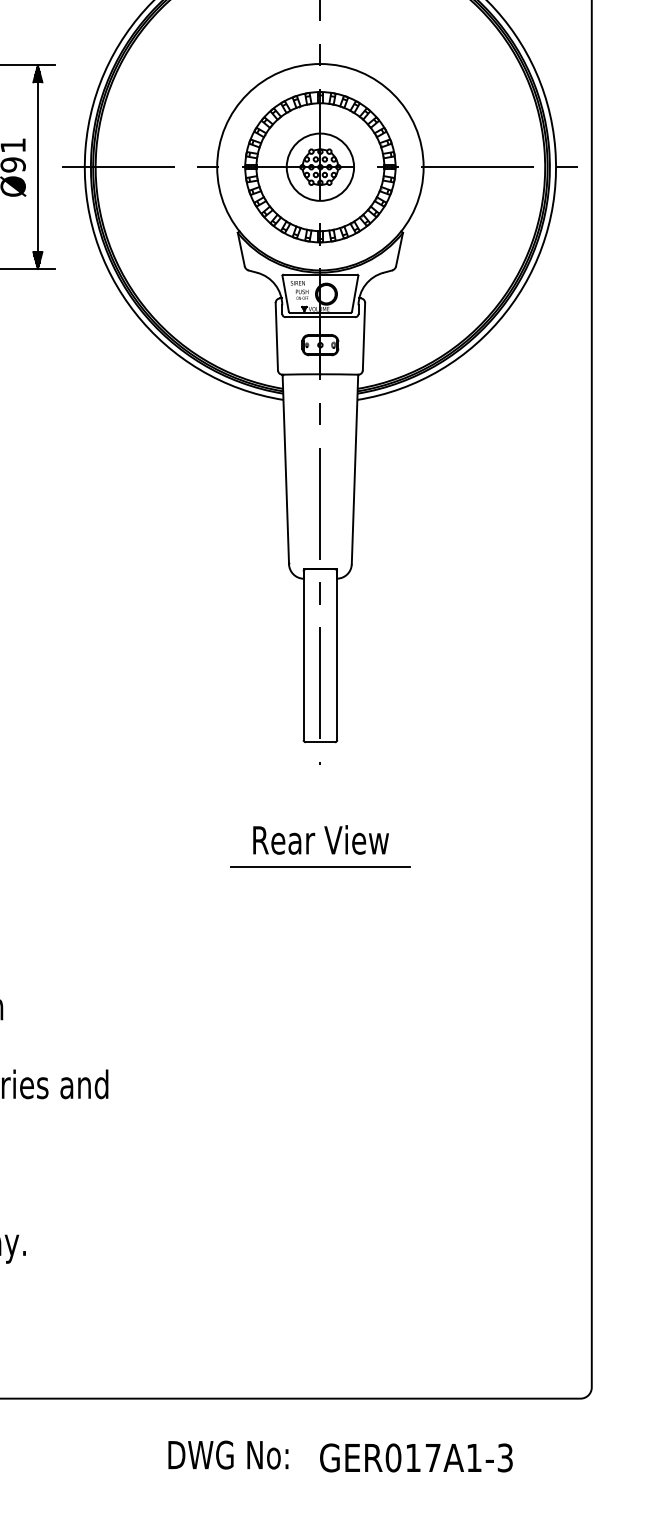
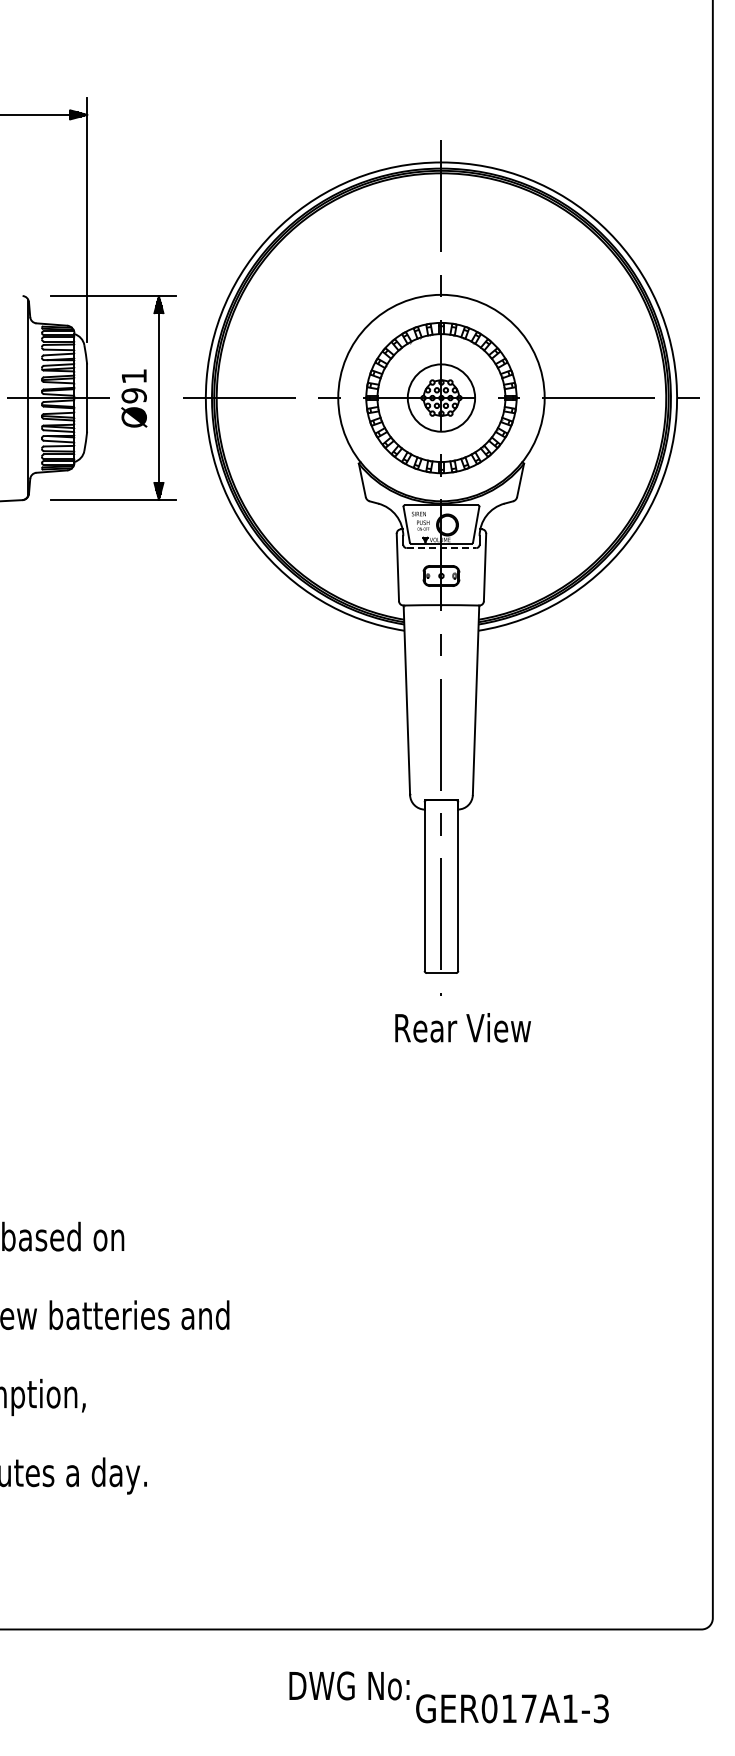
line: (320, 317) -> (441, 548), solid -> dashed
text: (320, 839) -> (462, 1027), moved
line: (320, 866) -> (441, 1097), removed
text: (416, 1457) -> (512, 1708), moved

